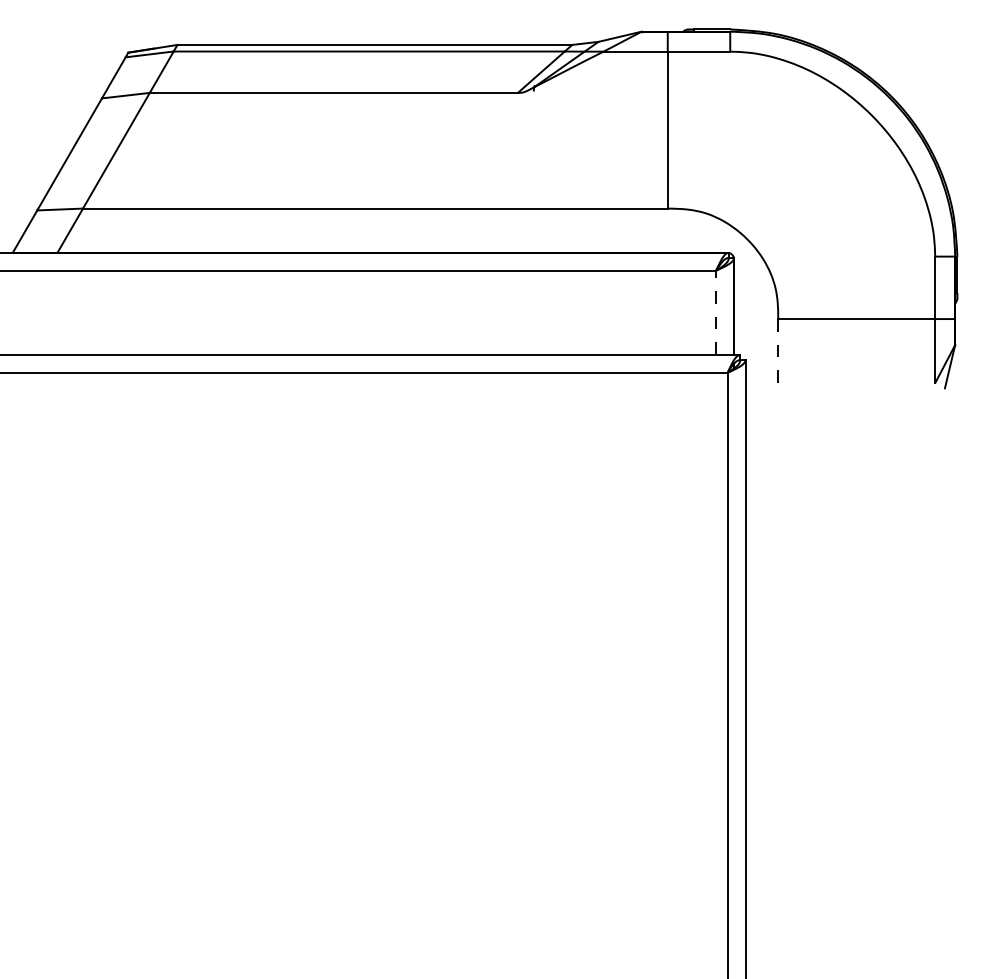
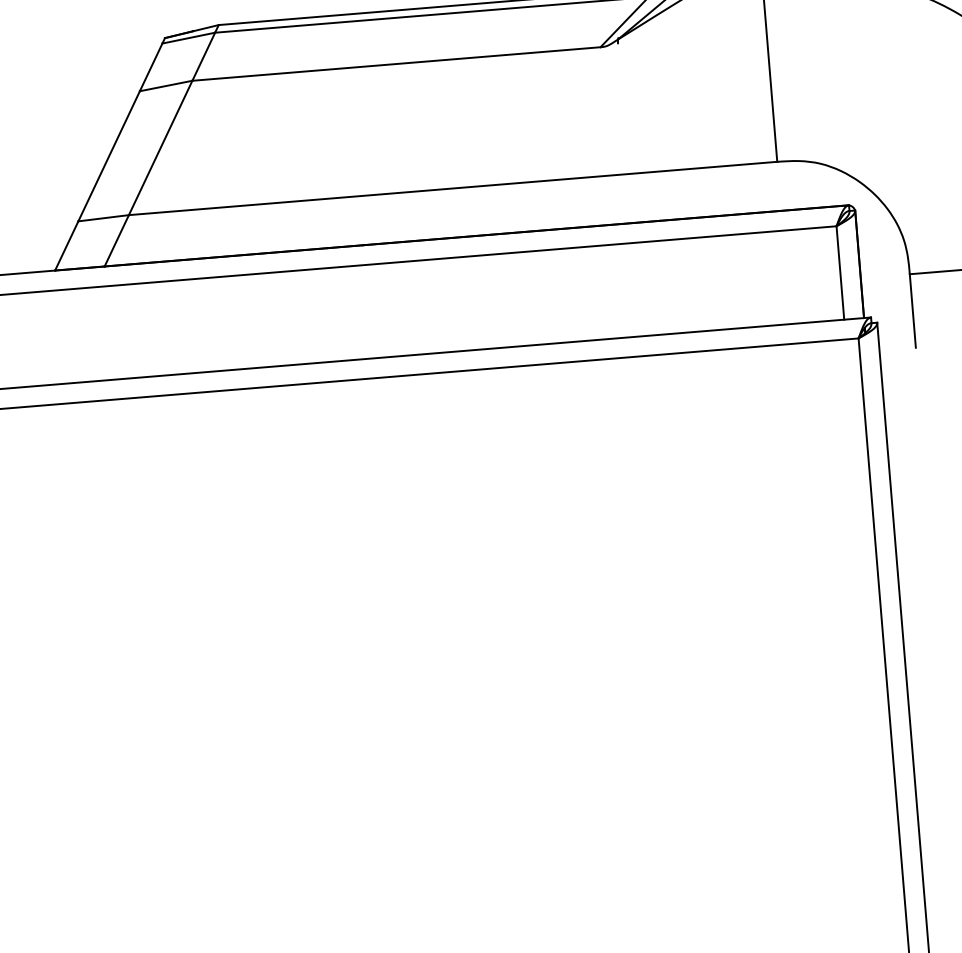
line: (716, 312) -> (840, 272), dashed -> solid
line: (778, 352) -> (913, 311), dashed -> solid

